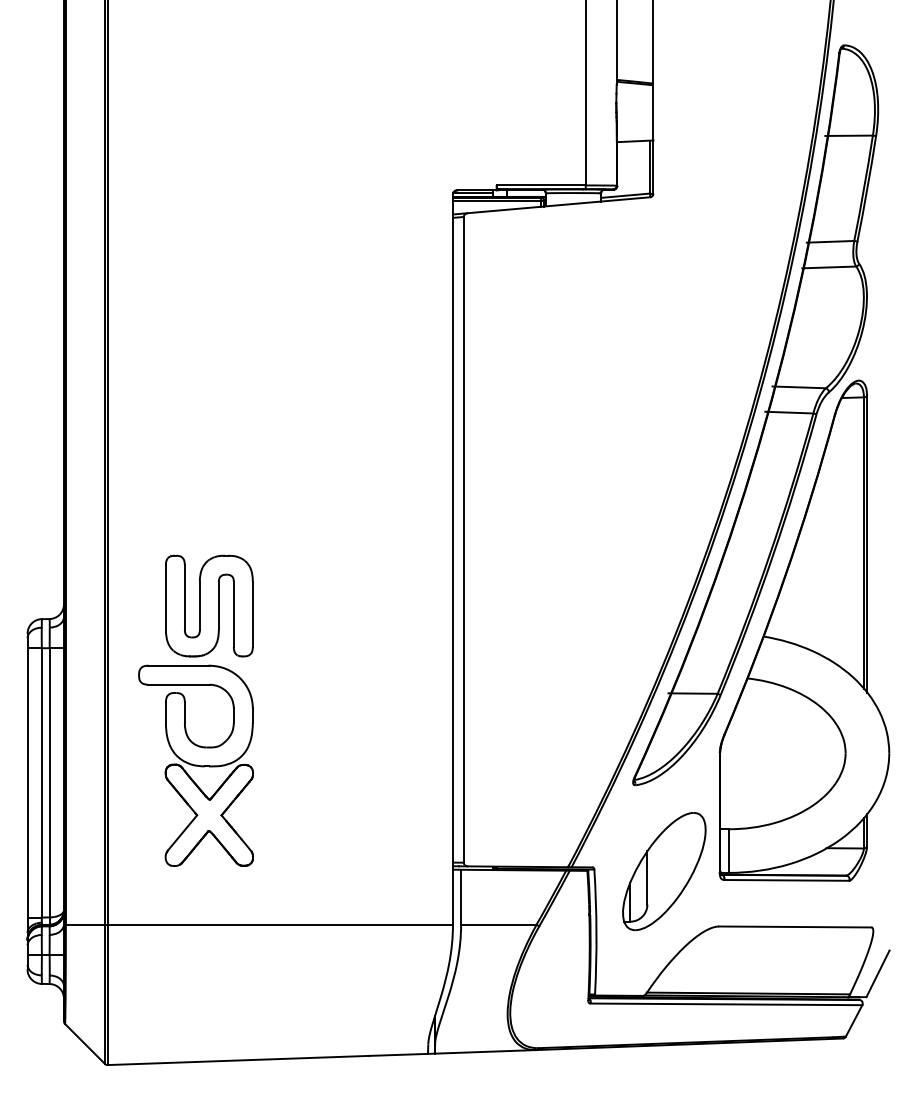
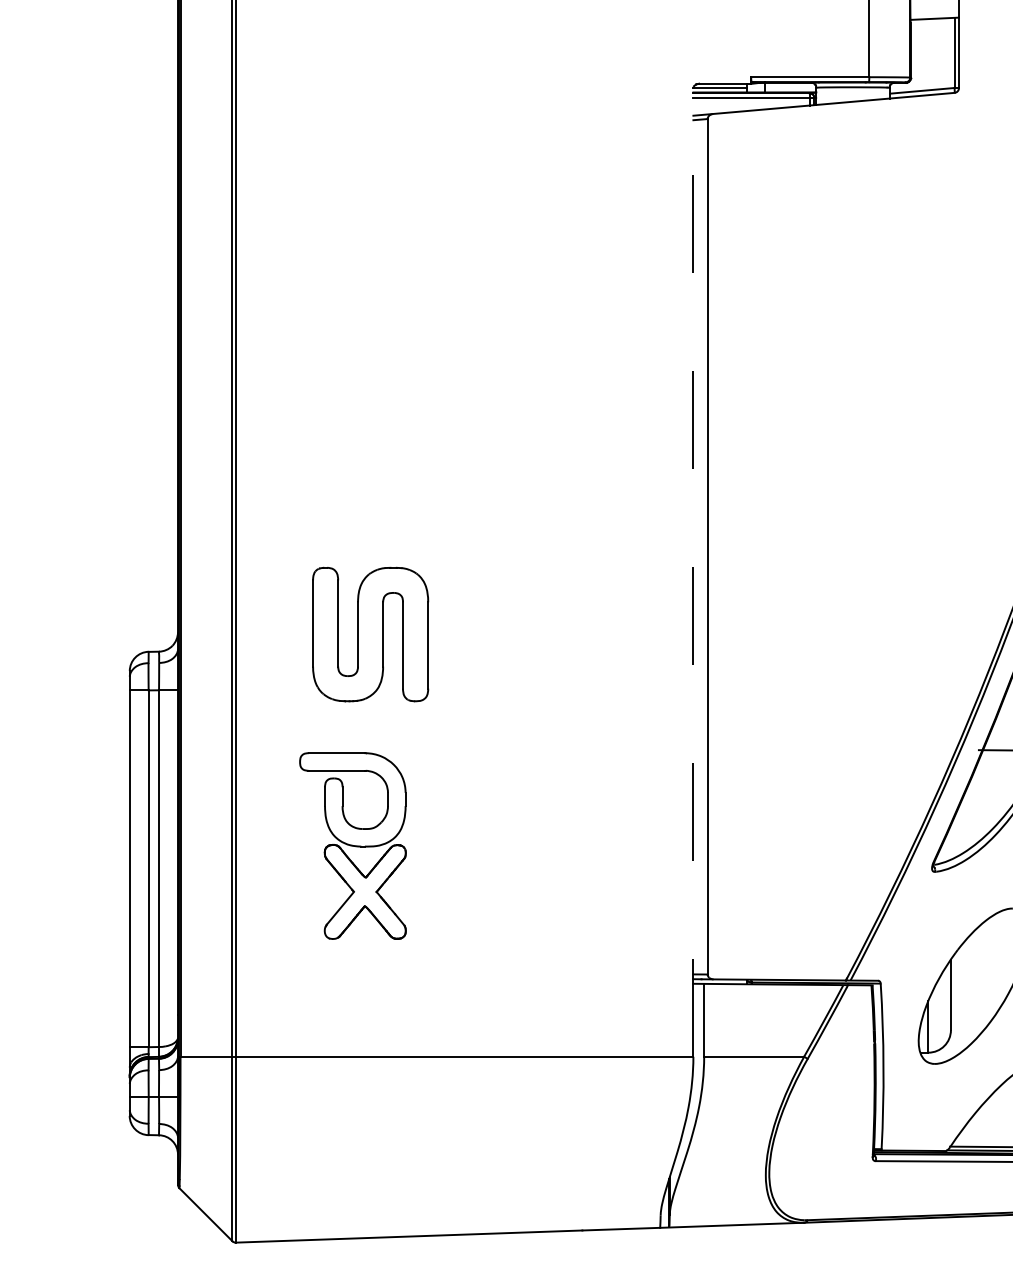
line: (452, 558) -> (692, 571), solid -> dashed
part: (195, 765) -> (352, 845), size x0.7

